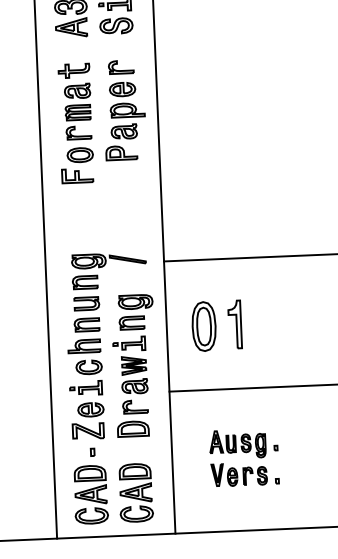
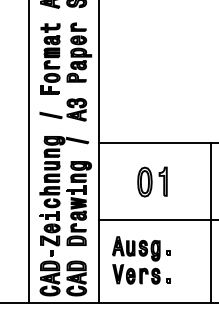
part: (101, 207) -> (63, 109), added
part: (216, 325) -> (152, 181), moved
part: (244, 457) -> (141, 260), size x1.43

